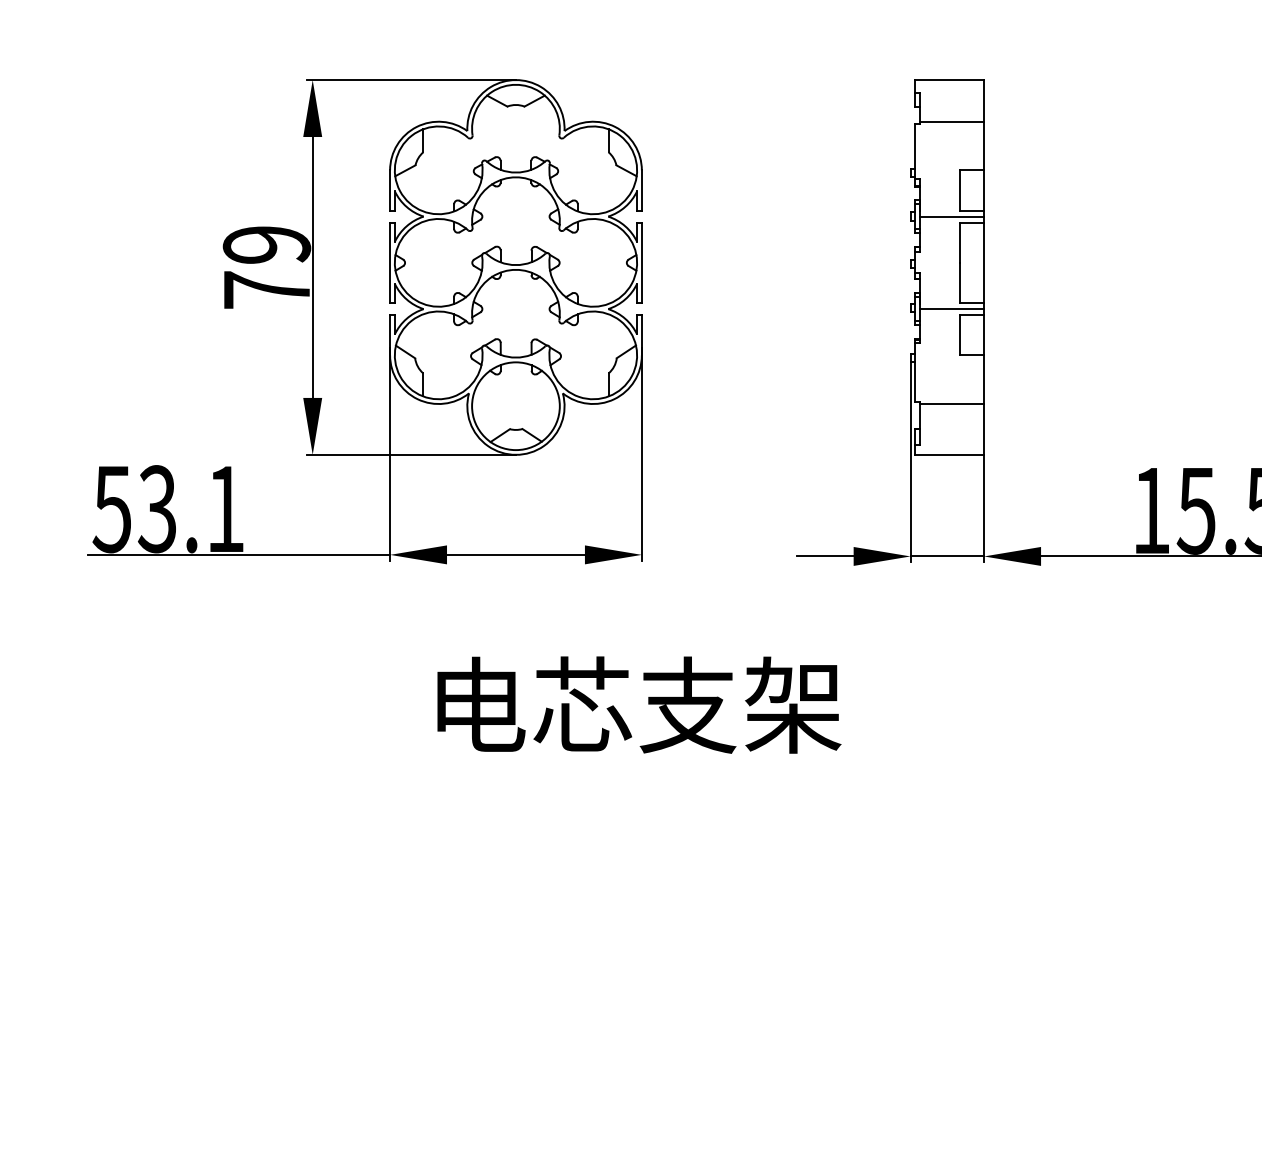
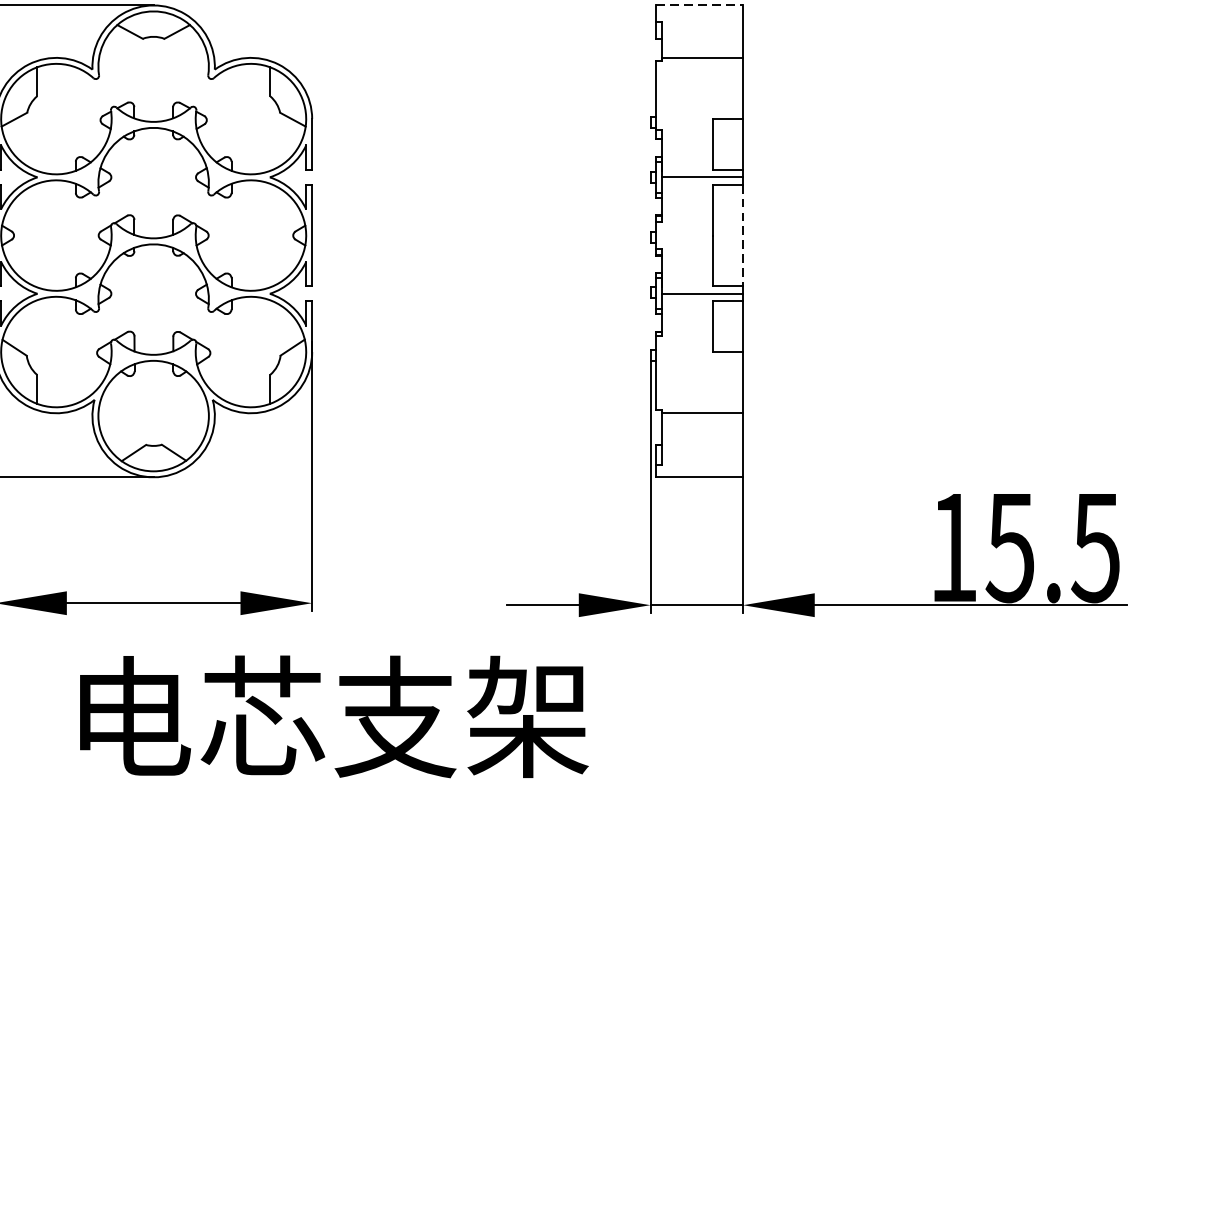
line: (950, 80) -> (700, 5), solid -> dashed
line: (984, 263) -> (743, 236), solid -> dashed
text: (639, 704) -> (334, 716), moved

